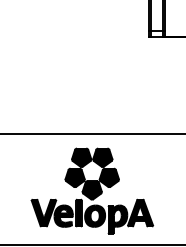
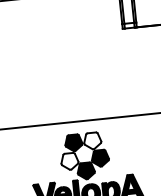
fill: (102, 157) -> (92, 140), removed
fill: (74, 177) -> (69, 161), removed

